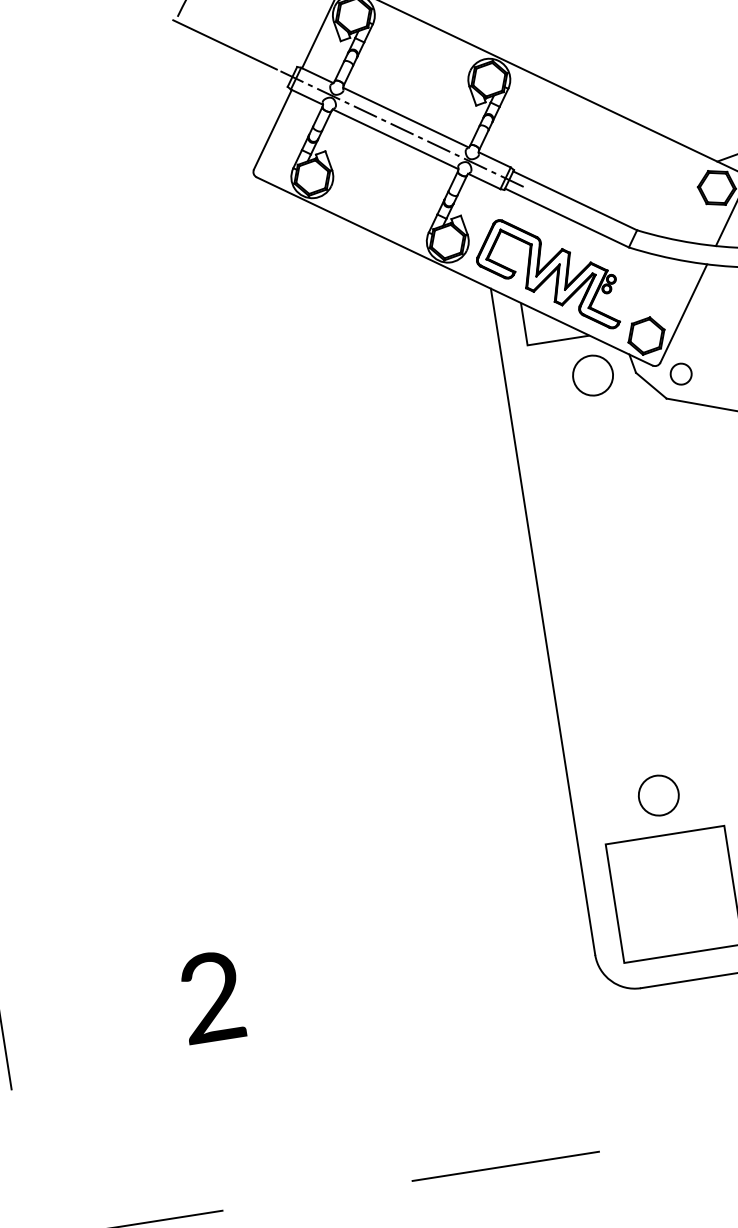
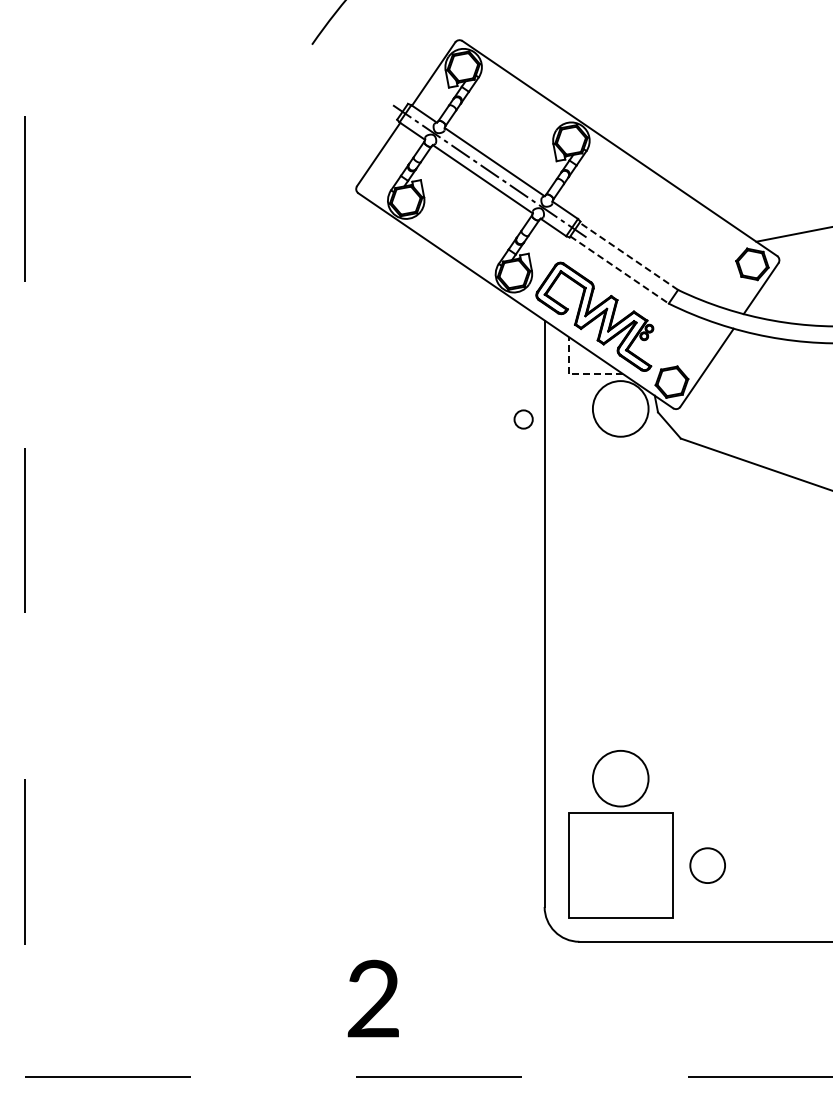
line: (224, 45) -> (348, 75), removed
line: (574, 201) -> (628, 256), solid -> dashed
line: (567, 218) -> (619, 270), solid -> dashed
line: (536, 344) -> (576, 374), solid -> dashed
circle: (681, 374) -> (523, 419), moved
circle: (592, 375) -> (620, 408), size x1.6
circle: (658, 795) -> (620, 778), size x1.6
text: (210, 997) -> (372, 998), moved

